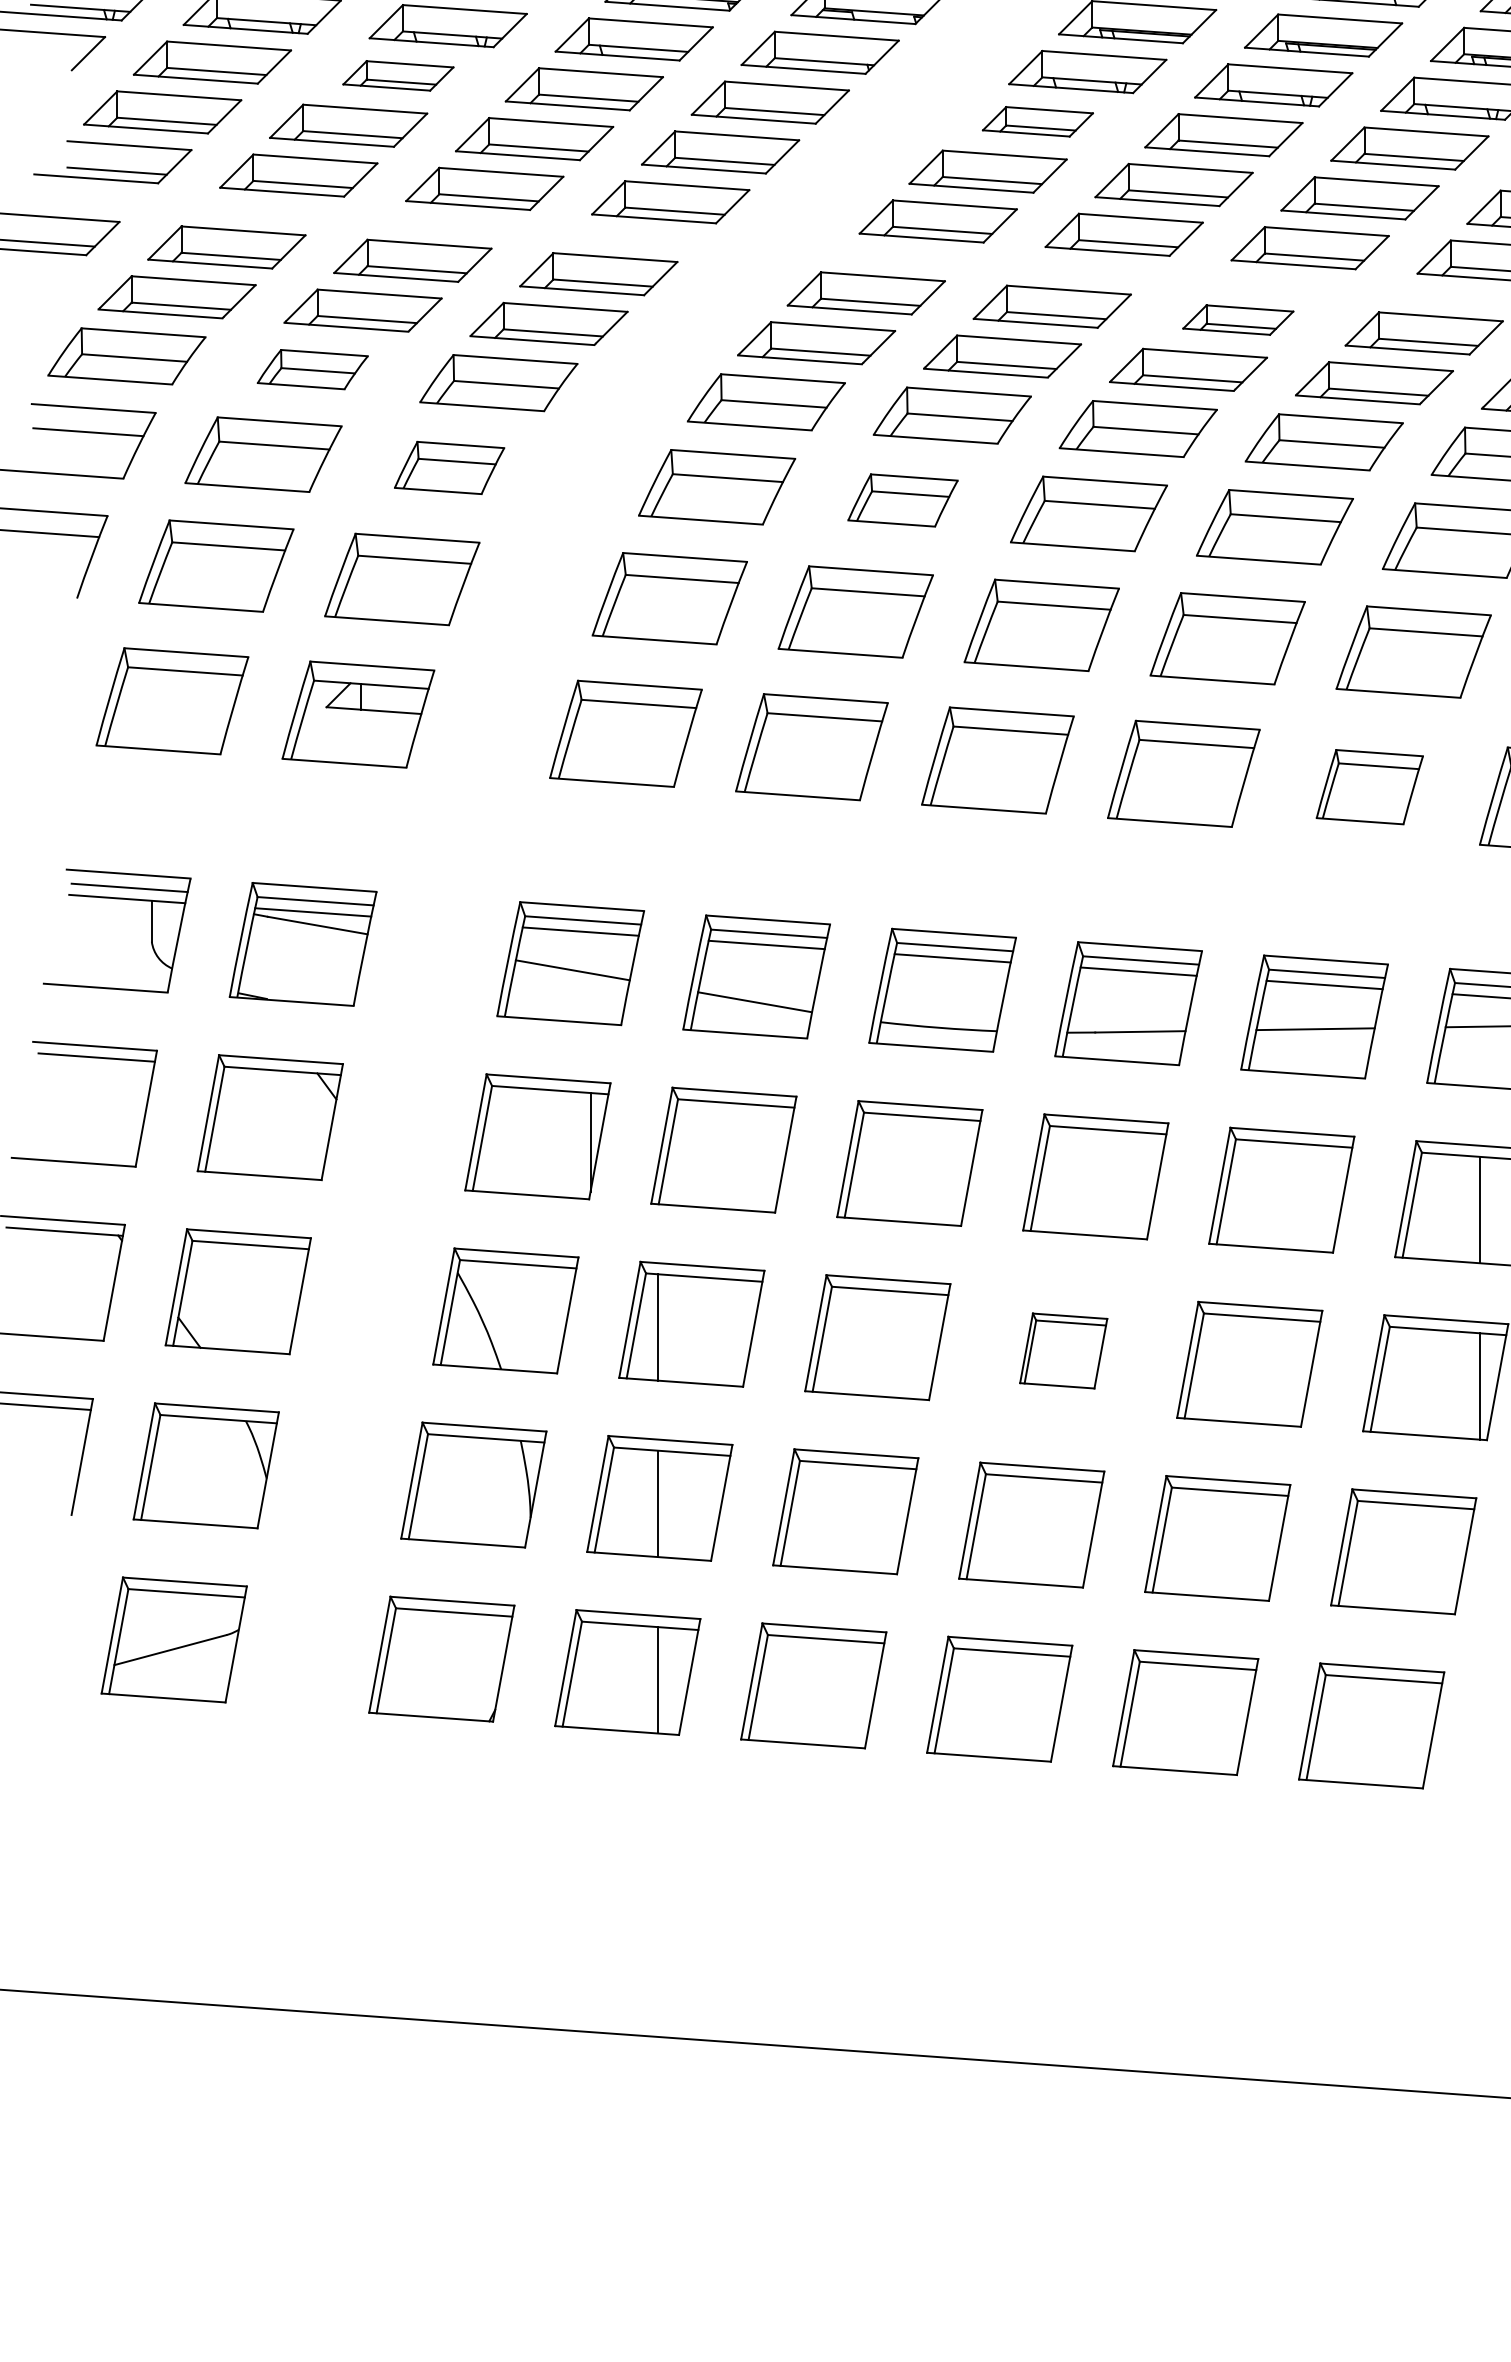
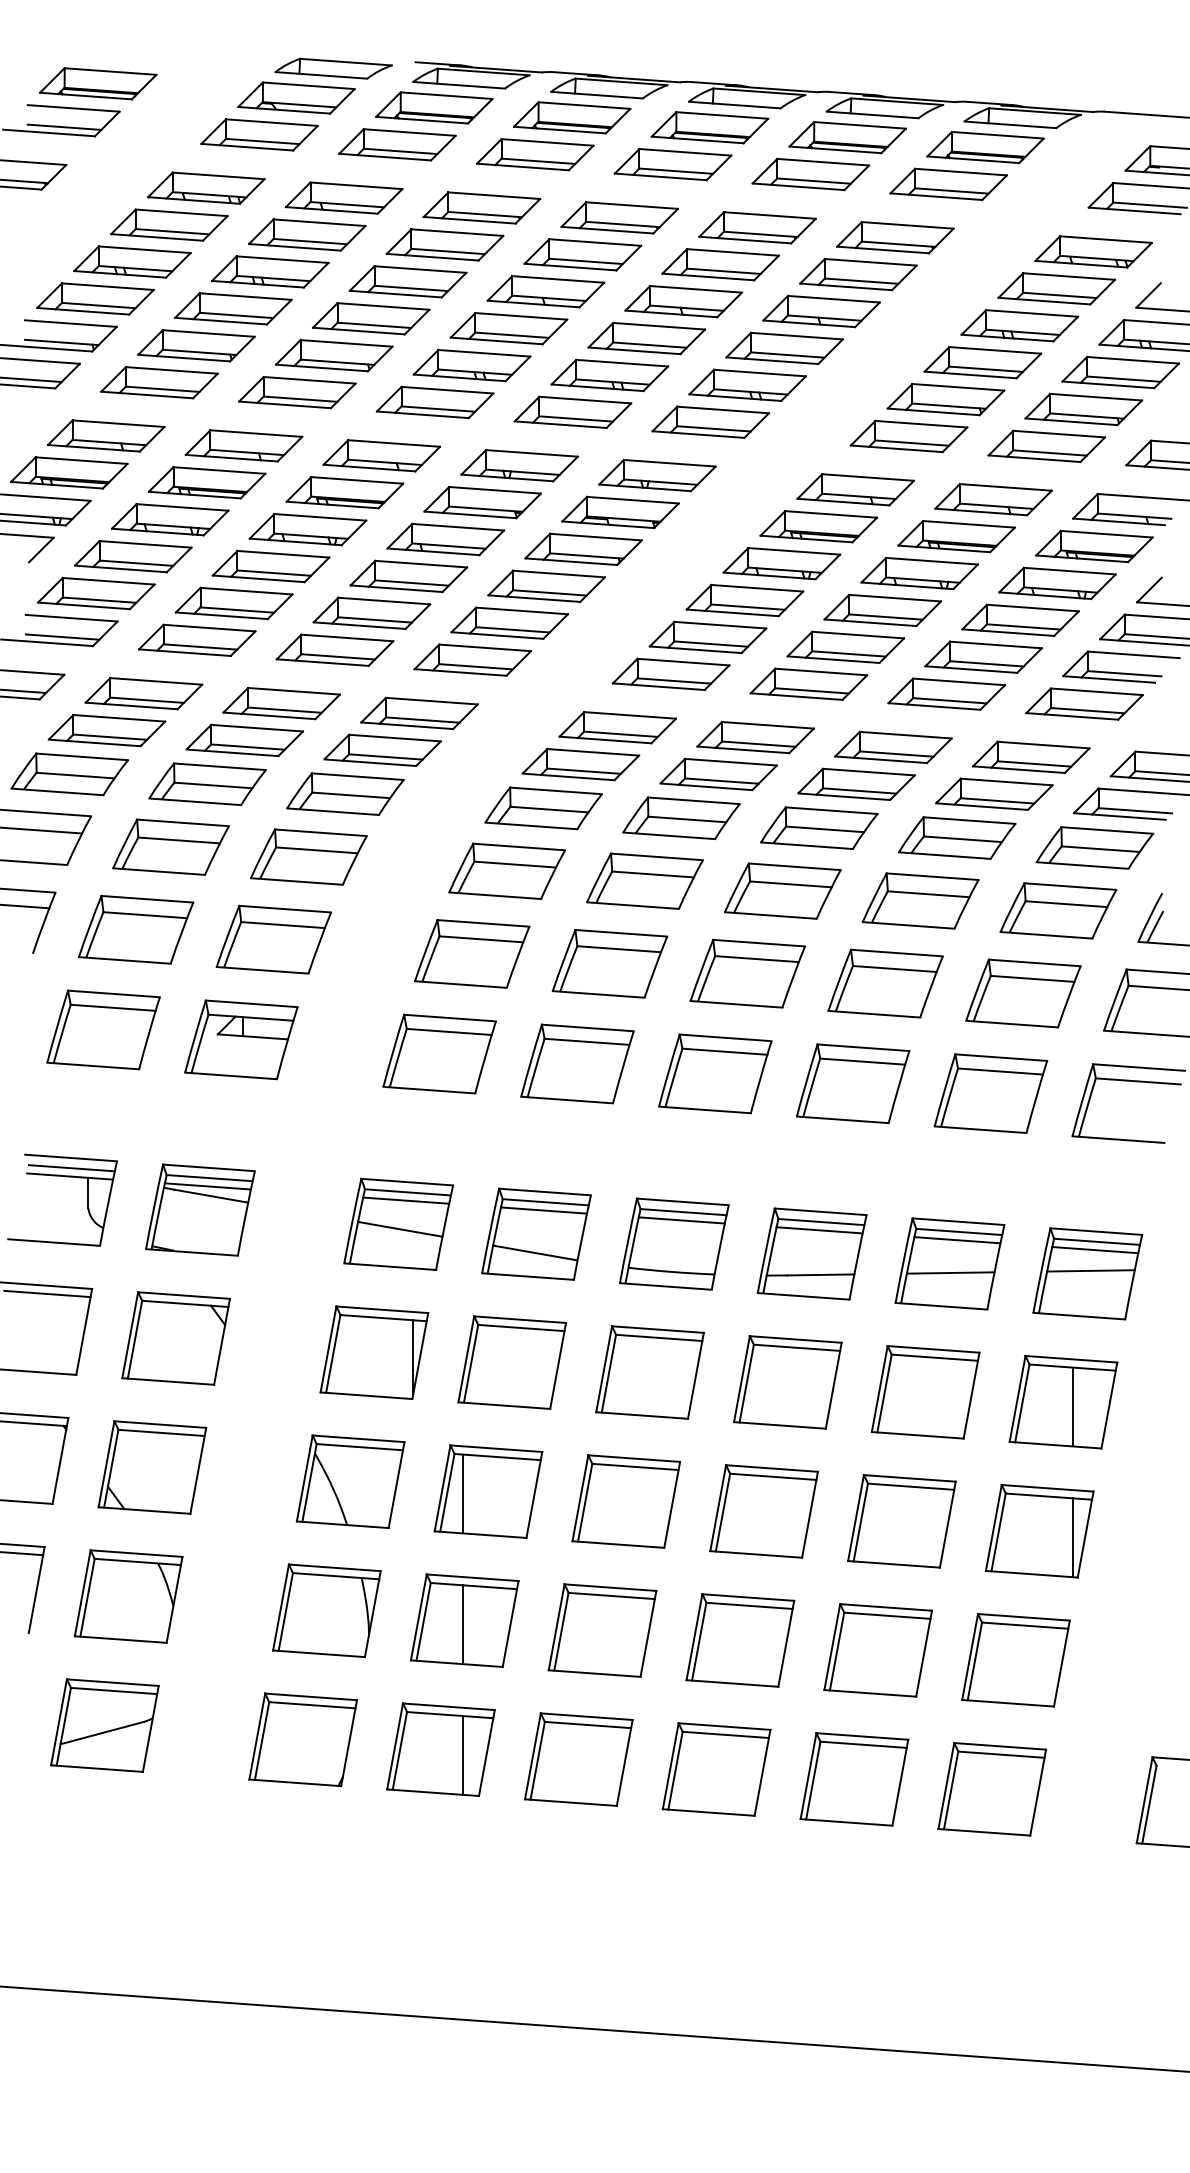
part: (397, 75) -> (270, 566), size x1.43
part: (1037, 121) -> (744, 600), size x1.43
part: (1238, 320) -> (893, 747), size x1.43
part: (312, 368) -> (207, 783), size x1.43
part: (448, 467) -> (308, 856), size x1.43
part: (902, 499) -> (644, 880), size x1.43
part: (1369, 787) -> (990, 1093), size x1.43
part: (1062, 1351) -> (763, 1511), size x1.67

